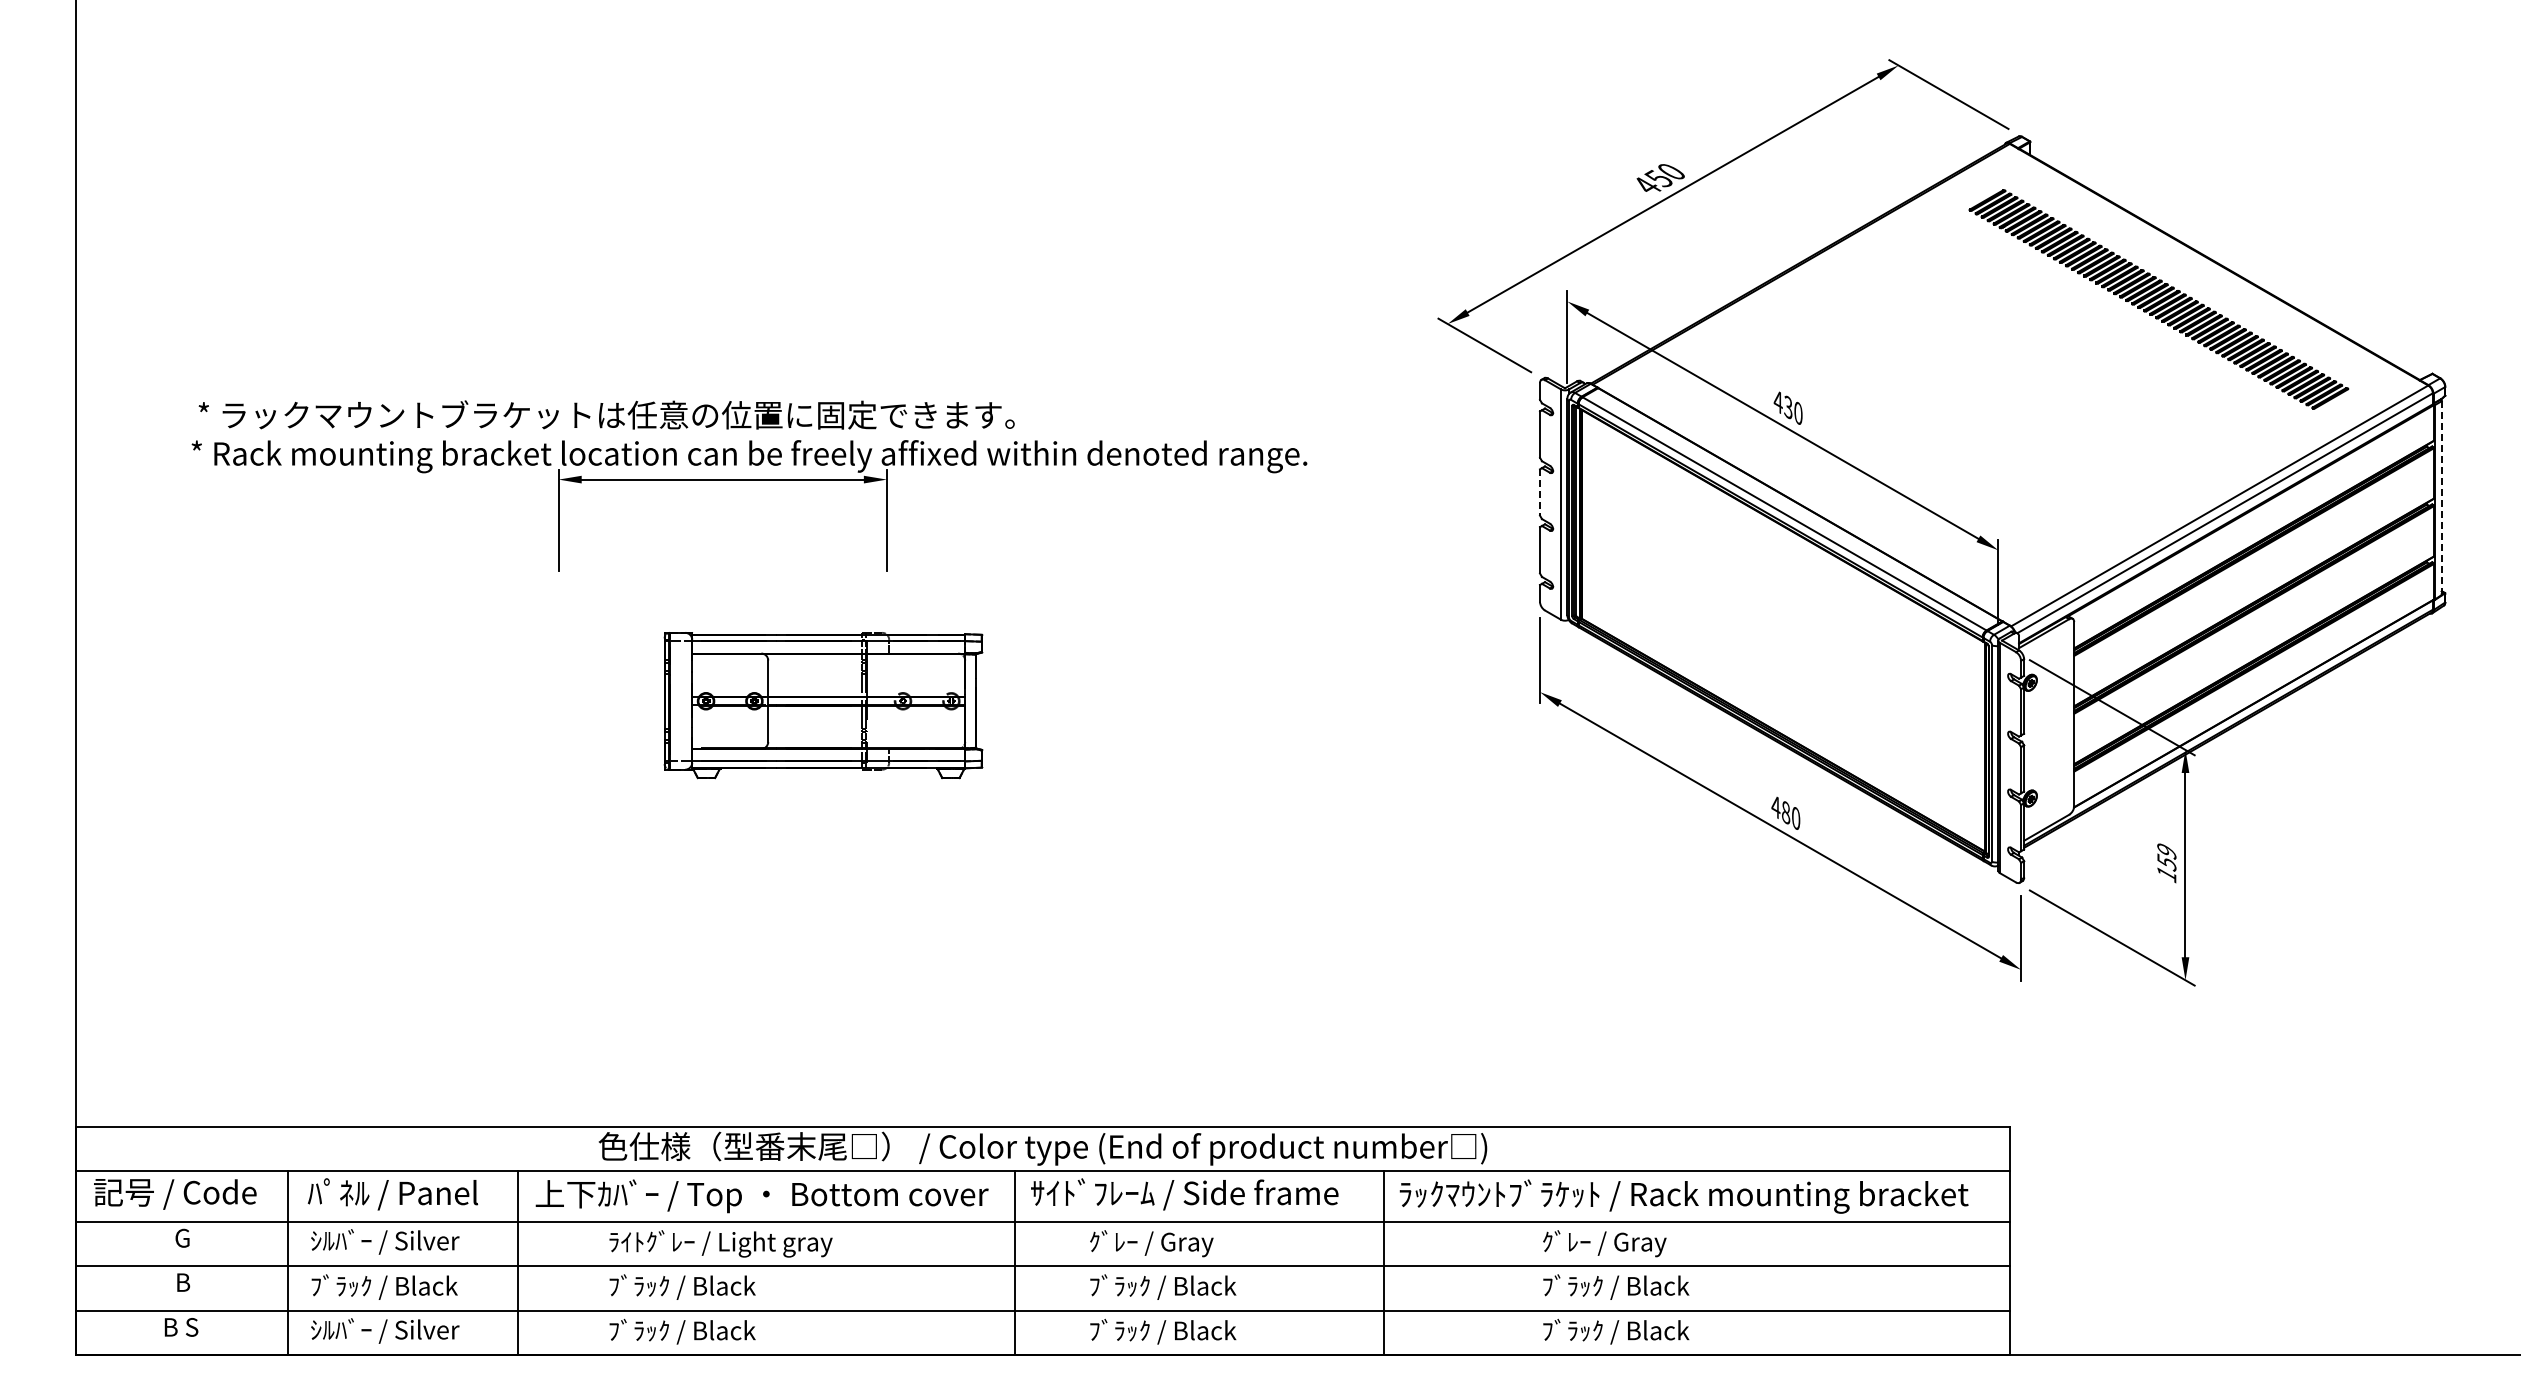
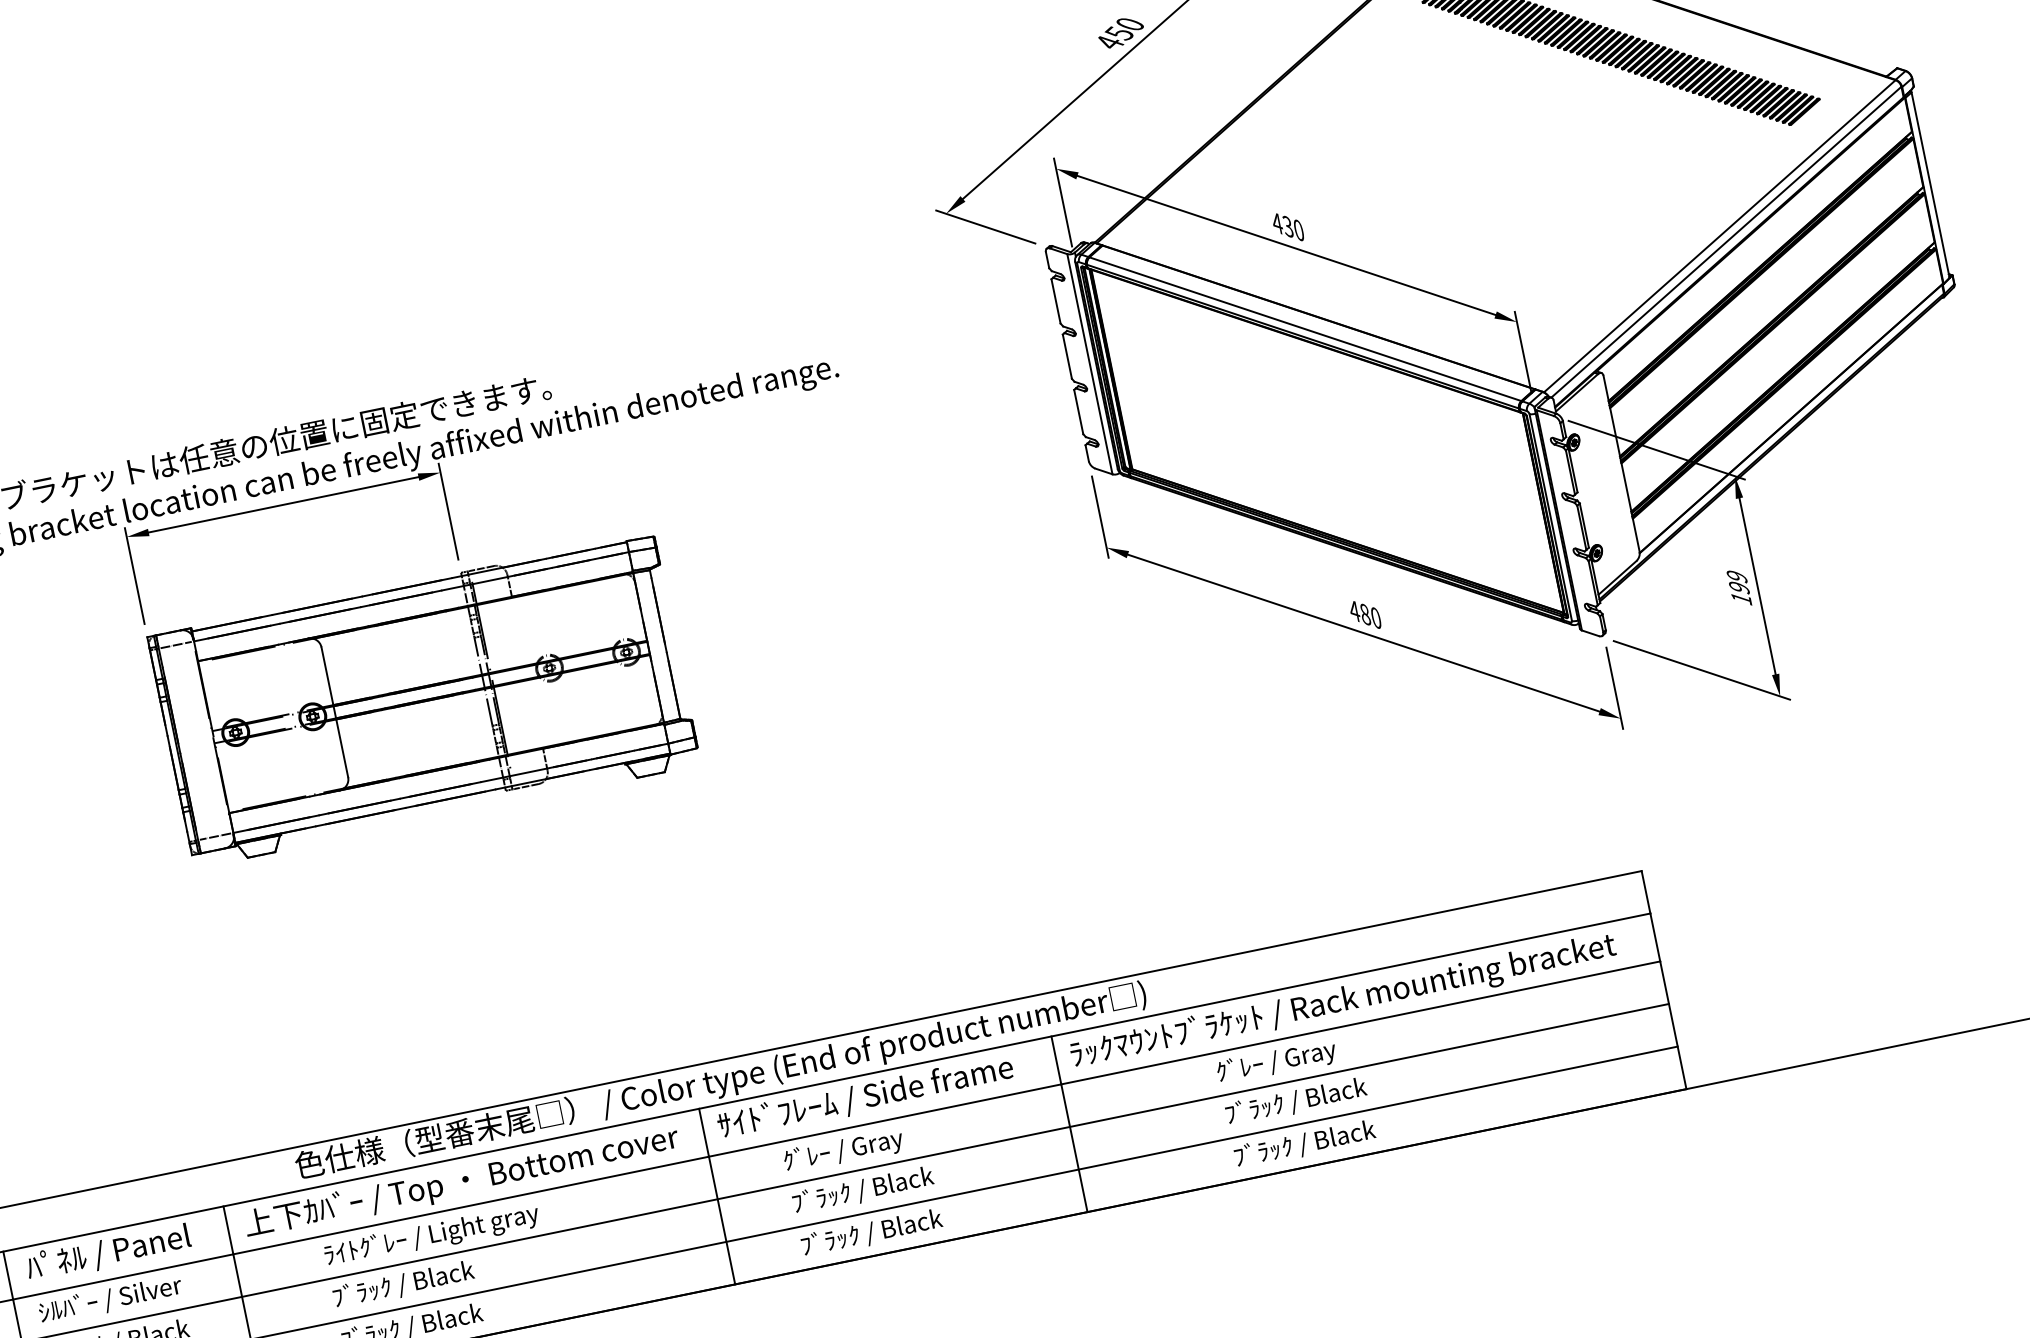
line: (1540, 492) -> (1067, 356), dashed -> solid
line: (2441, 498) -> (1930, 185), dashed -> solid
part: (823, 705) -> (424, 700), size x1.67
text: (2166, 862) -> (1738, 587), 159 -> 199

